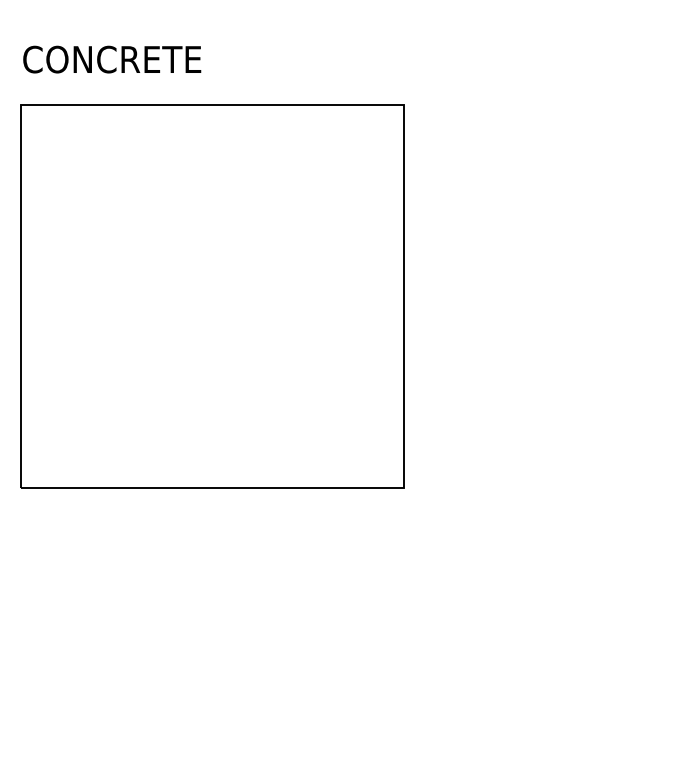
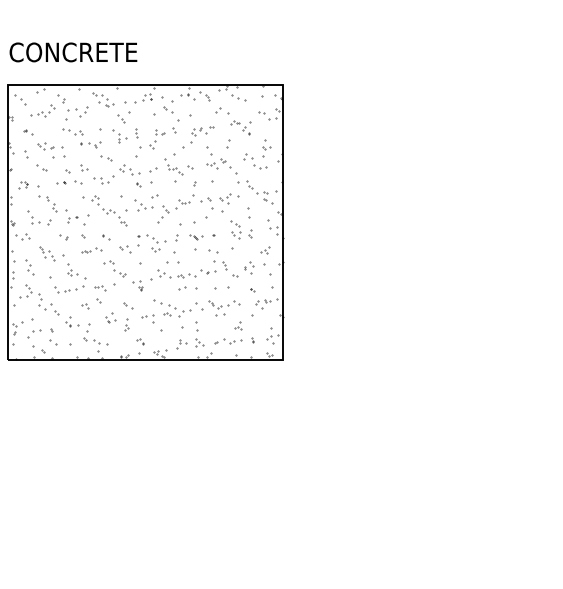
hatch: (212, 295) -> (145, 221), added

